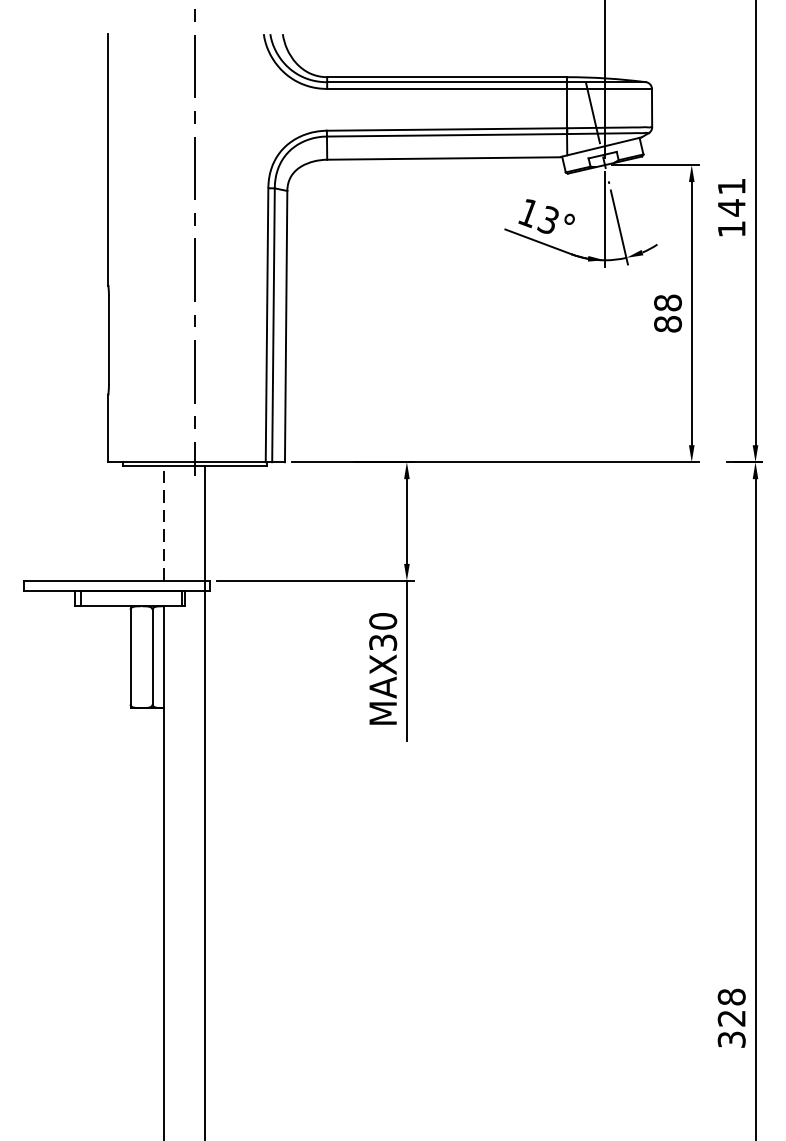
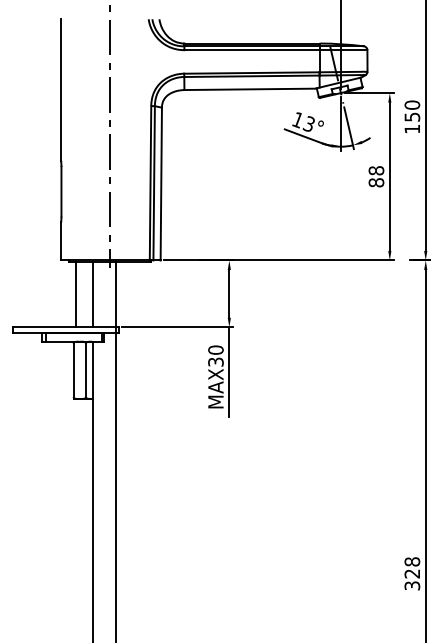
text: (731, 197) -> (412, 111), 141 -> 150
line: (135, 522) -> (76, 294), added
line: (164, 522) -> (92, 294), dashed -> solid

